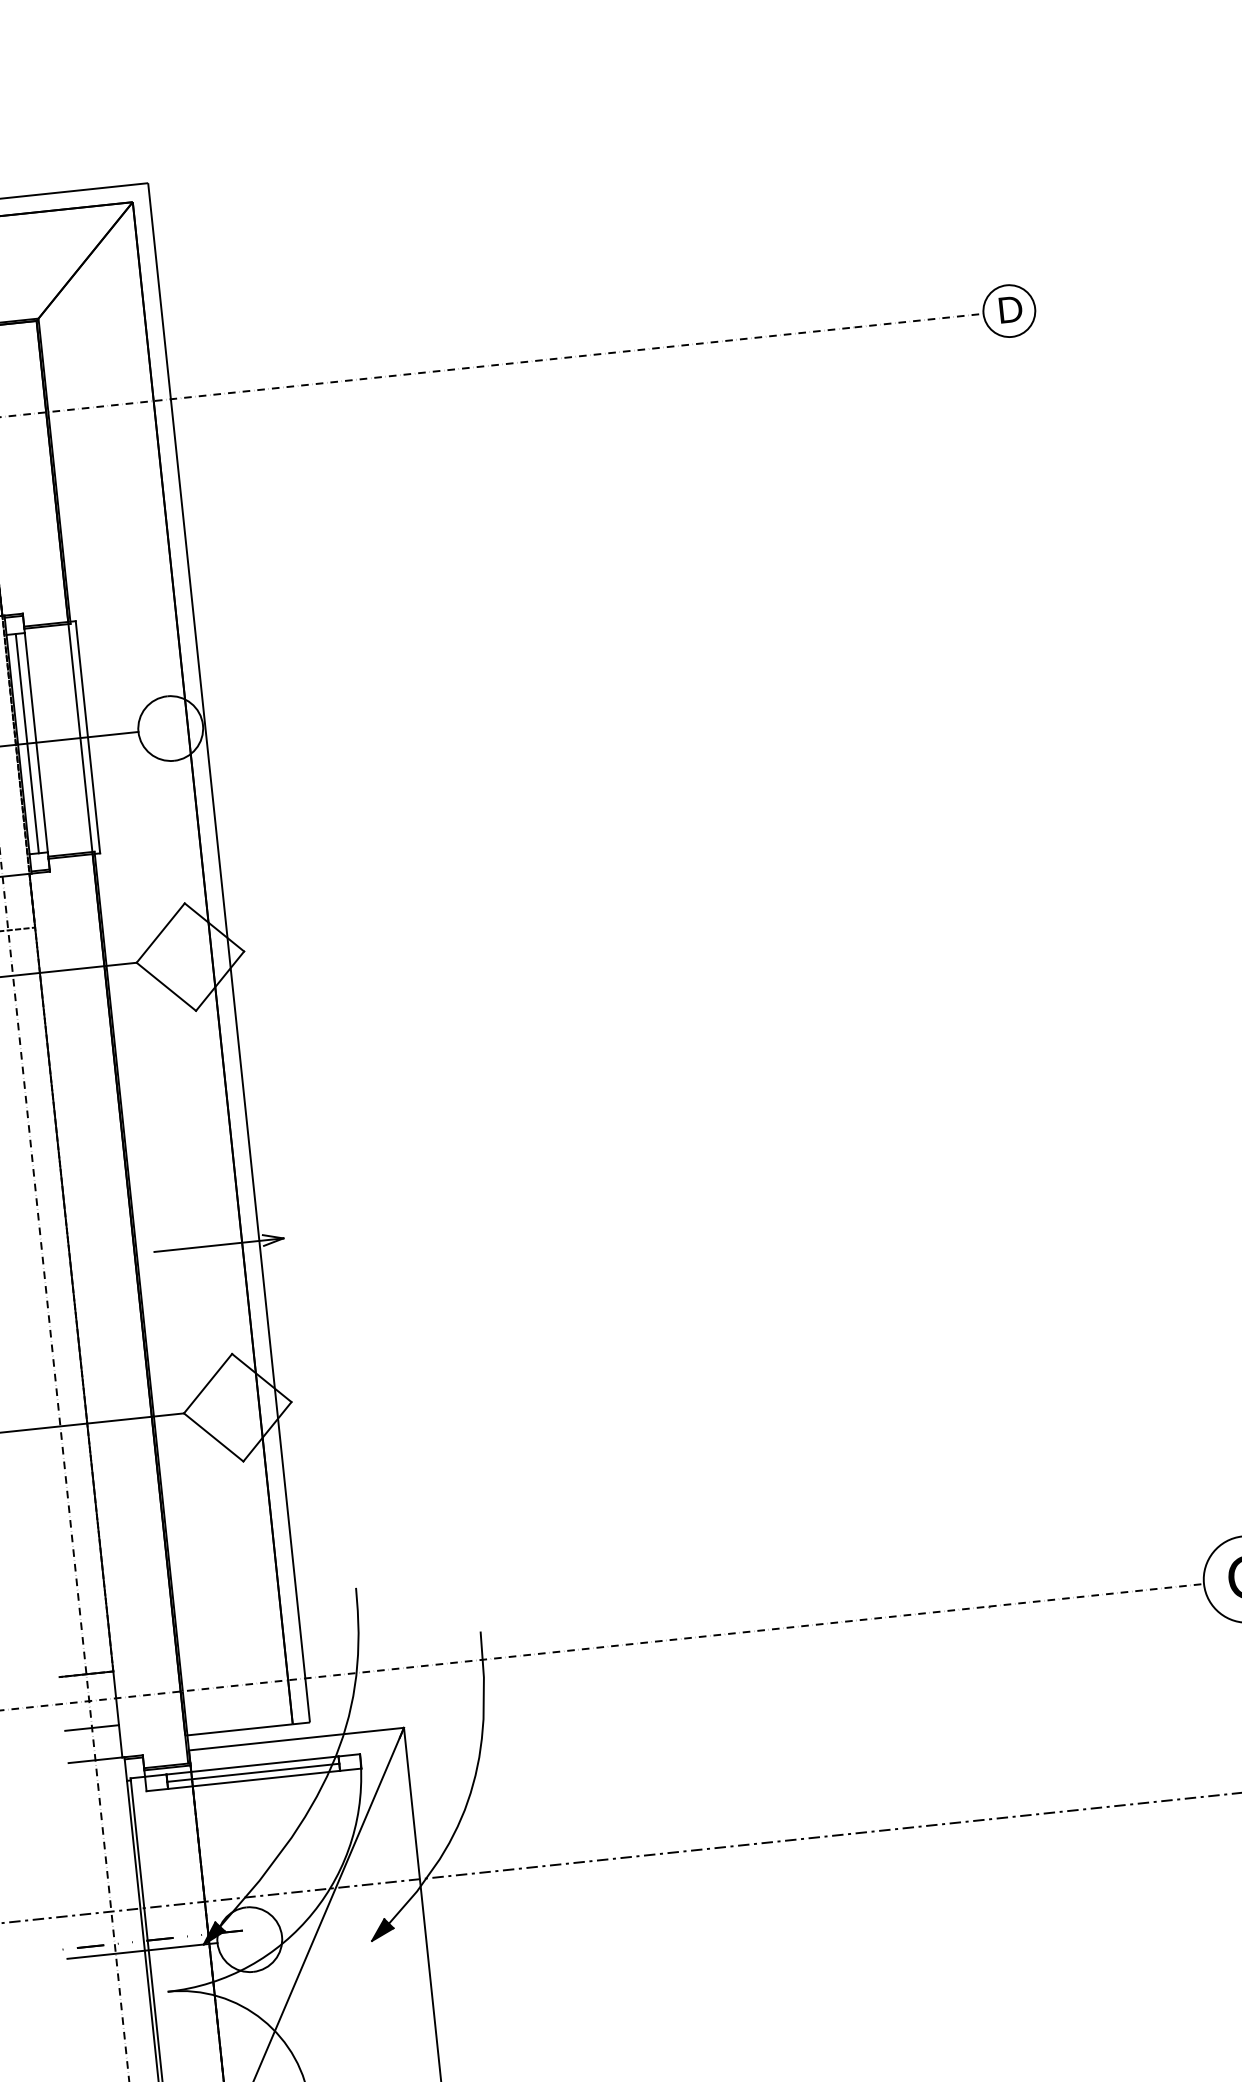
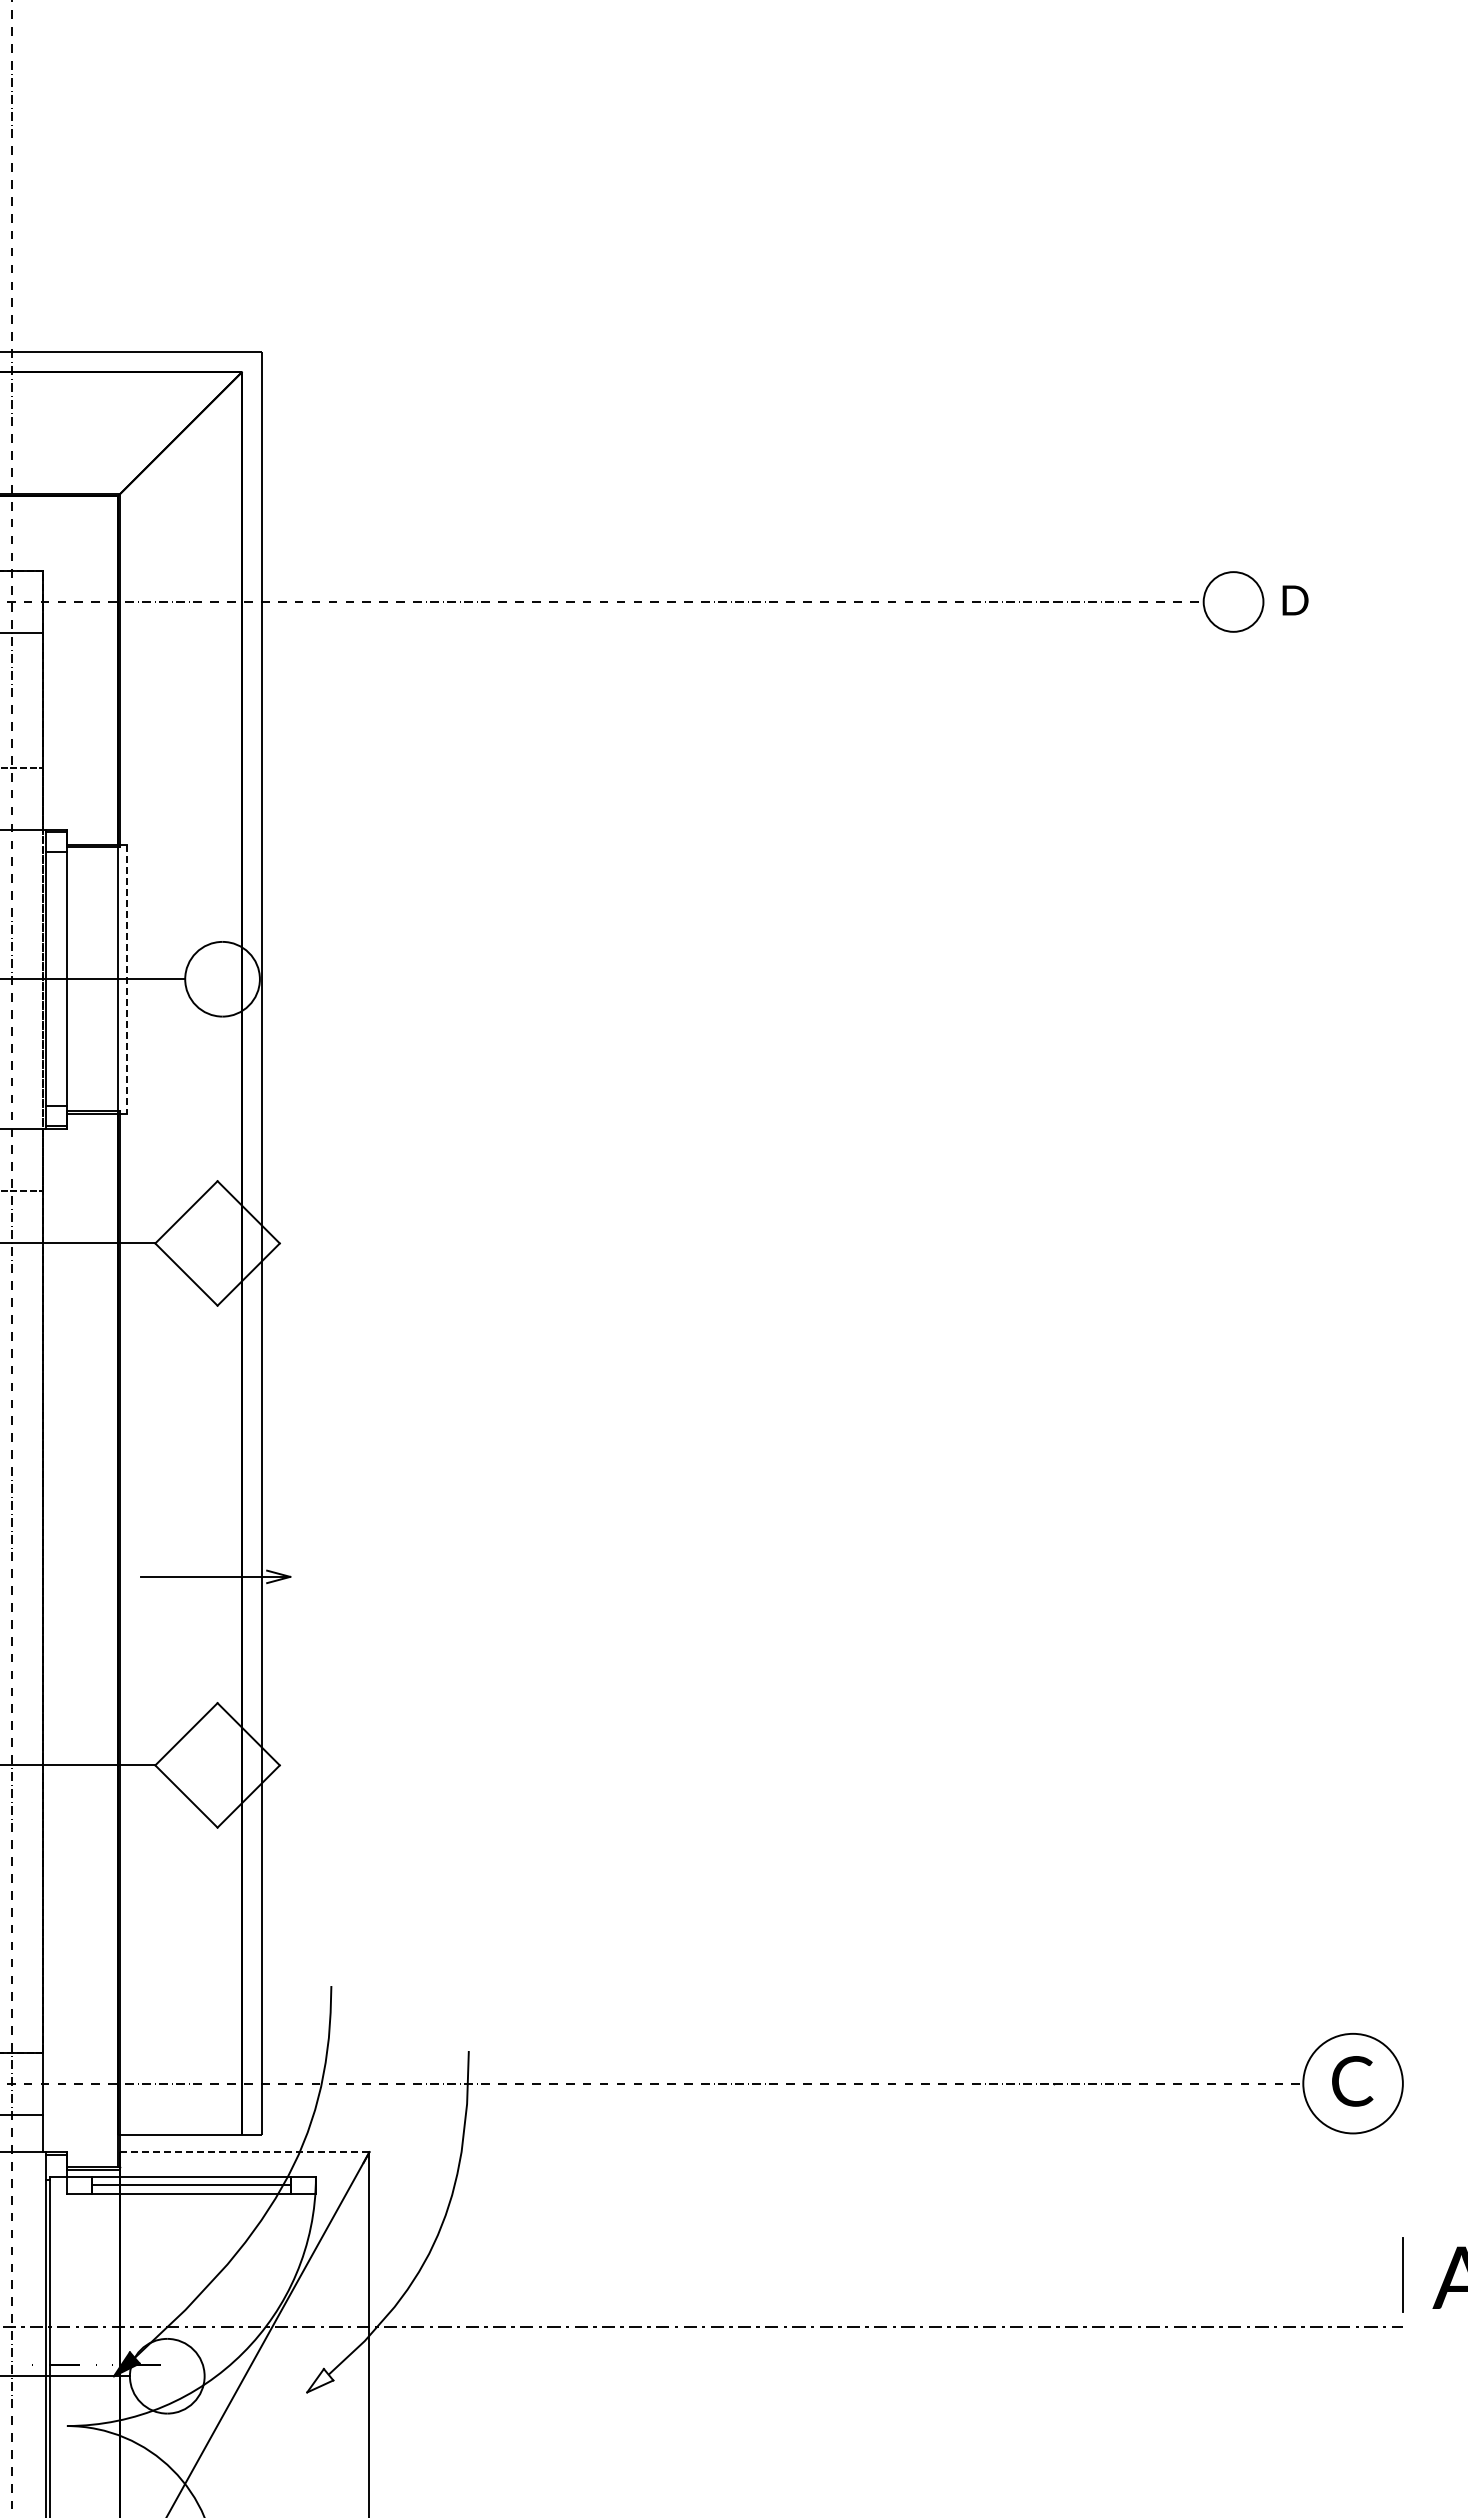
text: (1010, 309) -> (1295, 600), moved
line: (87, 737) -> (126, 979), solid -> dashed
line: (27, 743) -> (56, 979), removed
line: (296, 1739) -> (244, 2152), solid -> dashed
fill: (382, 1929) -> (320, 2380), removed

